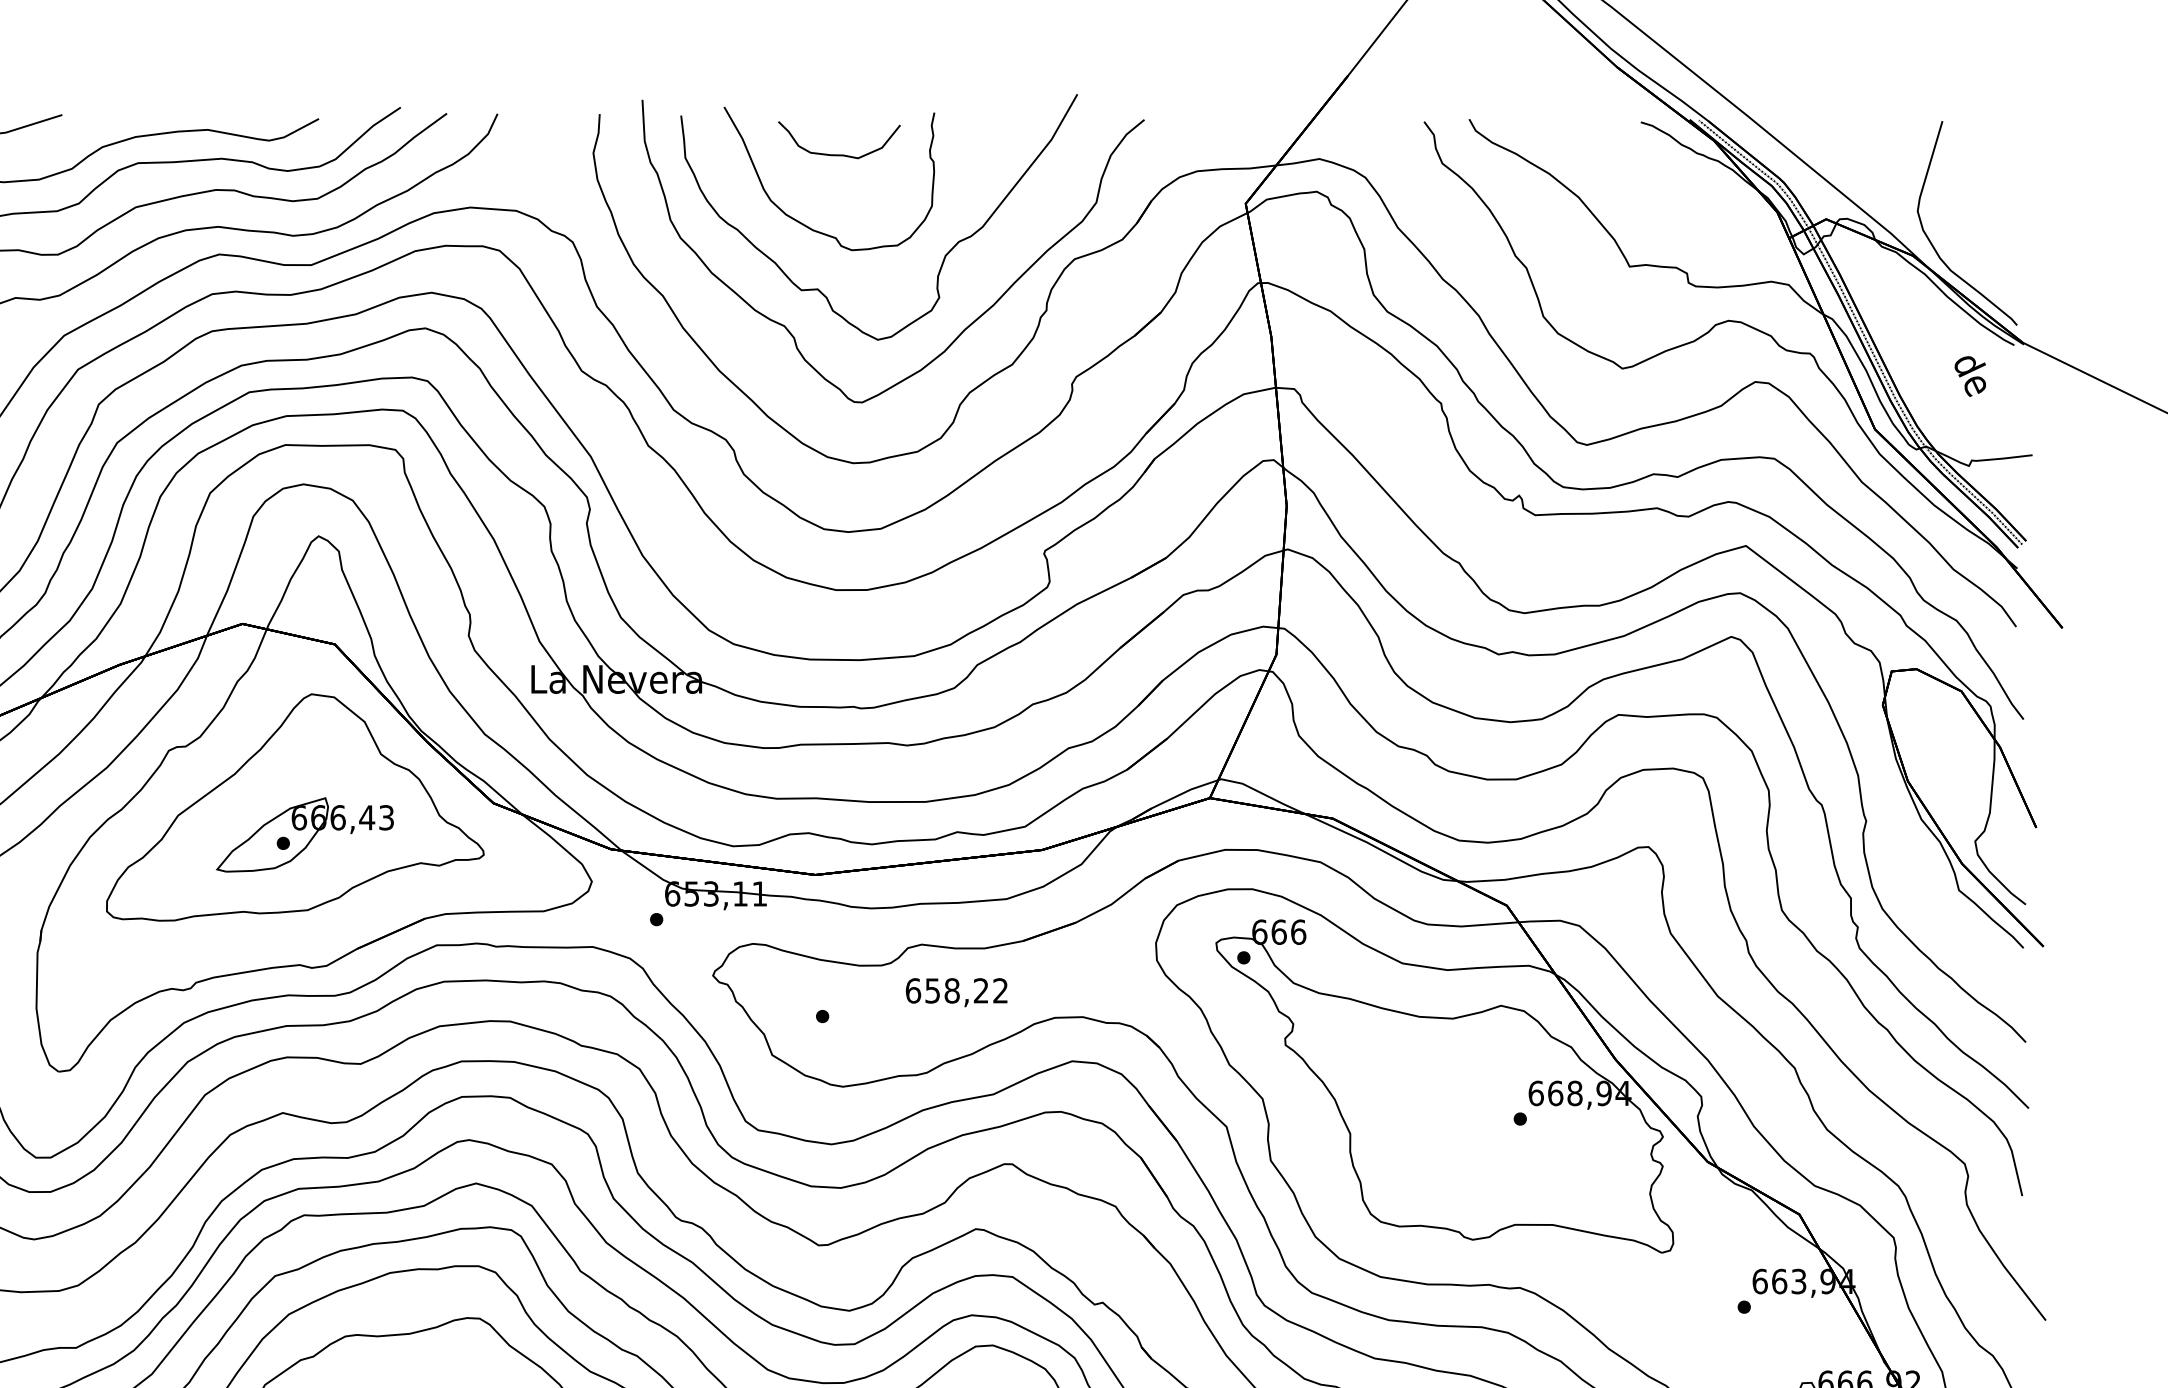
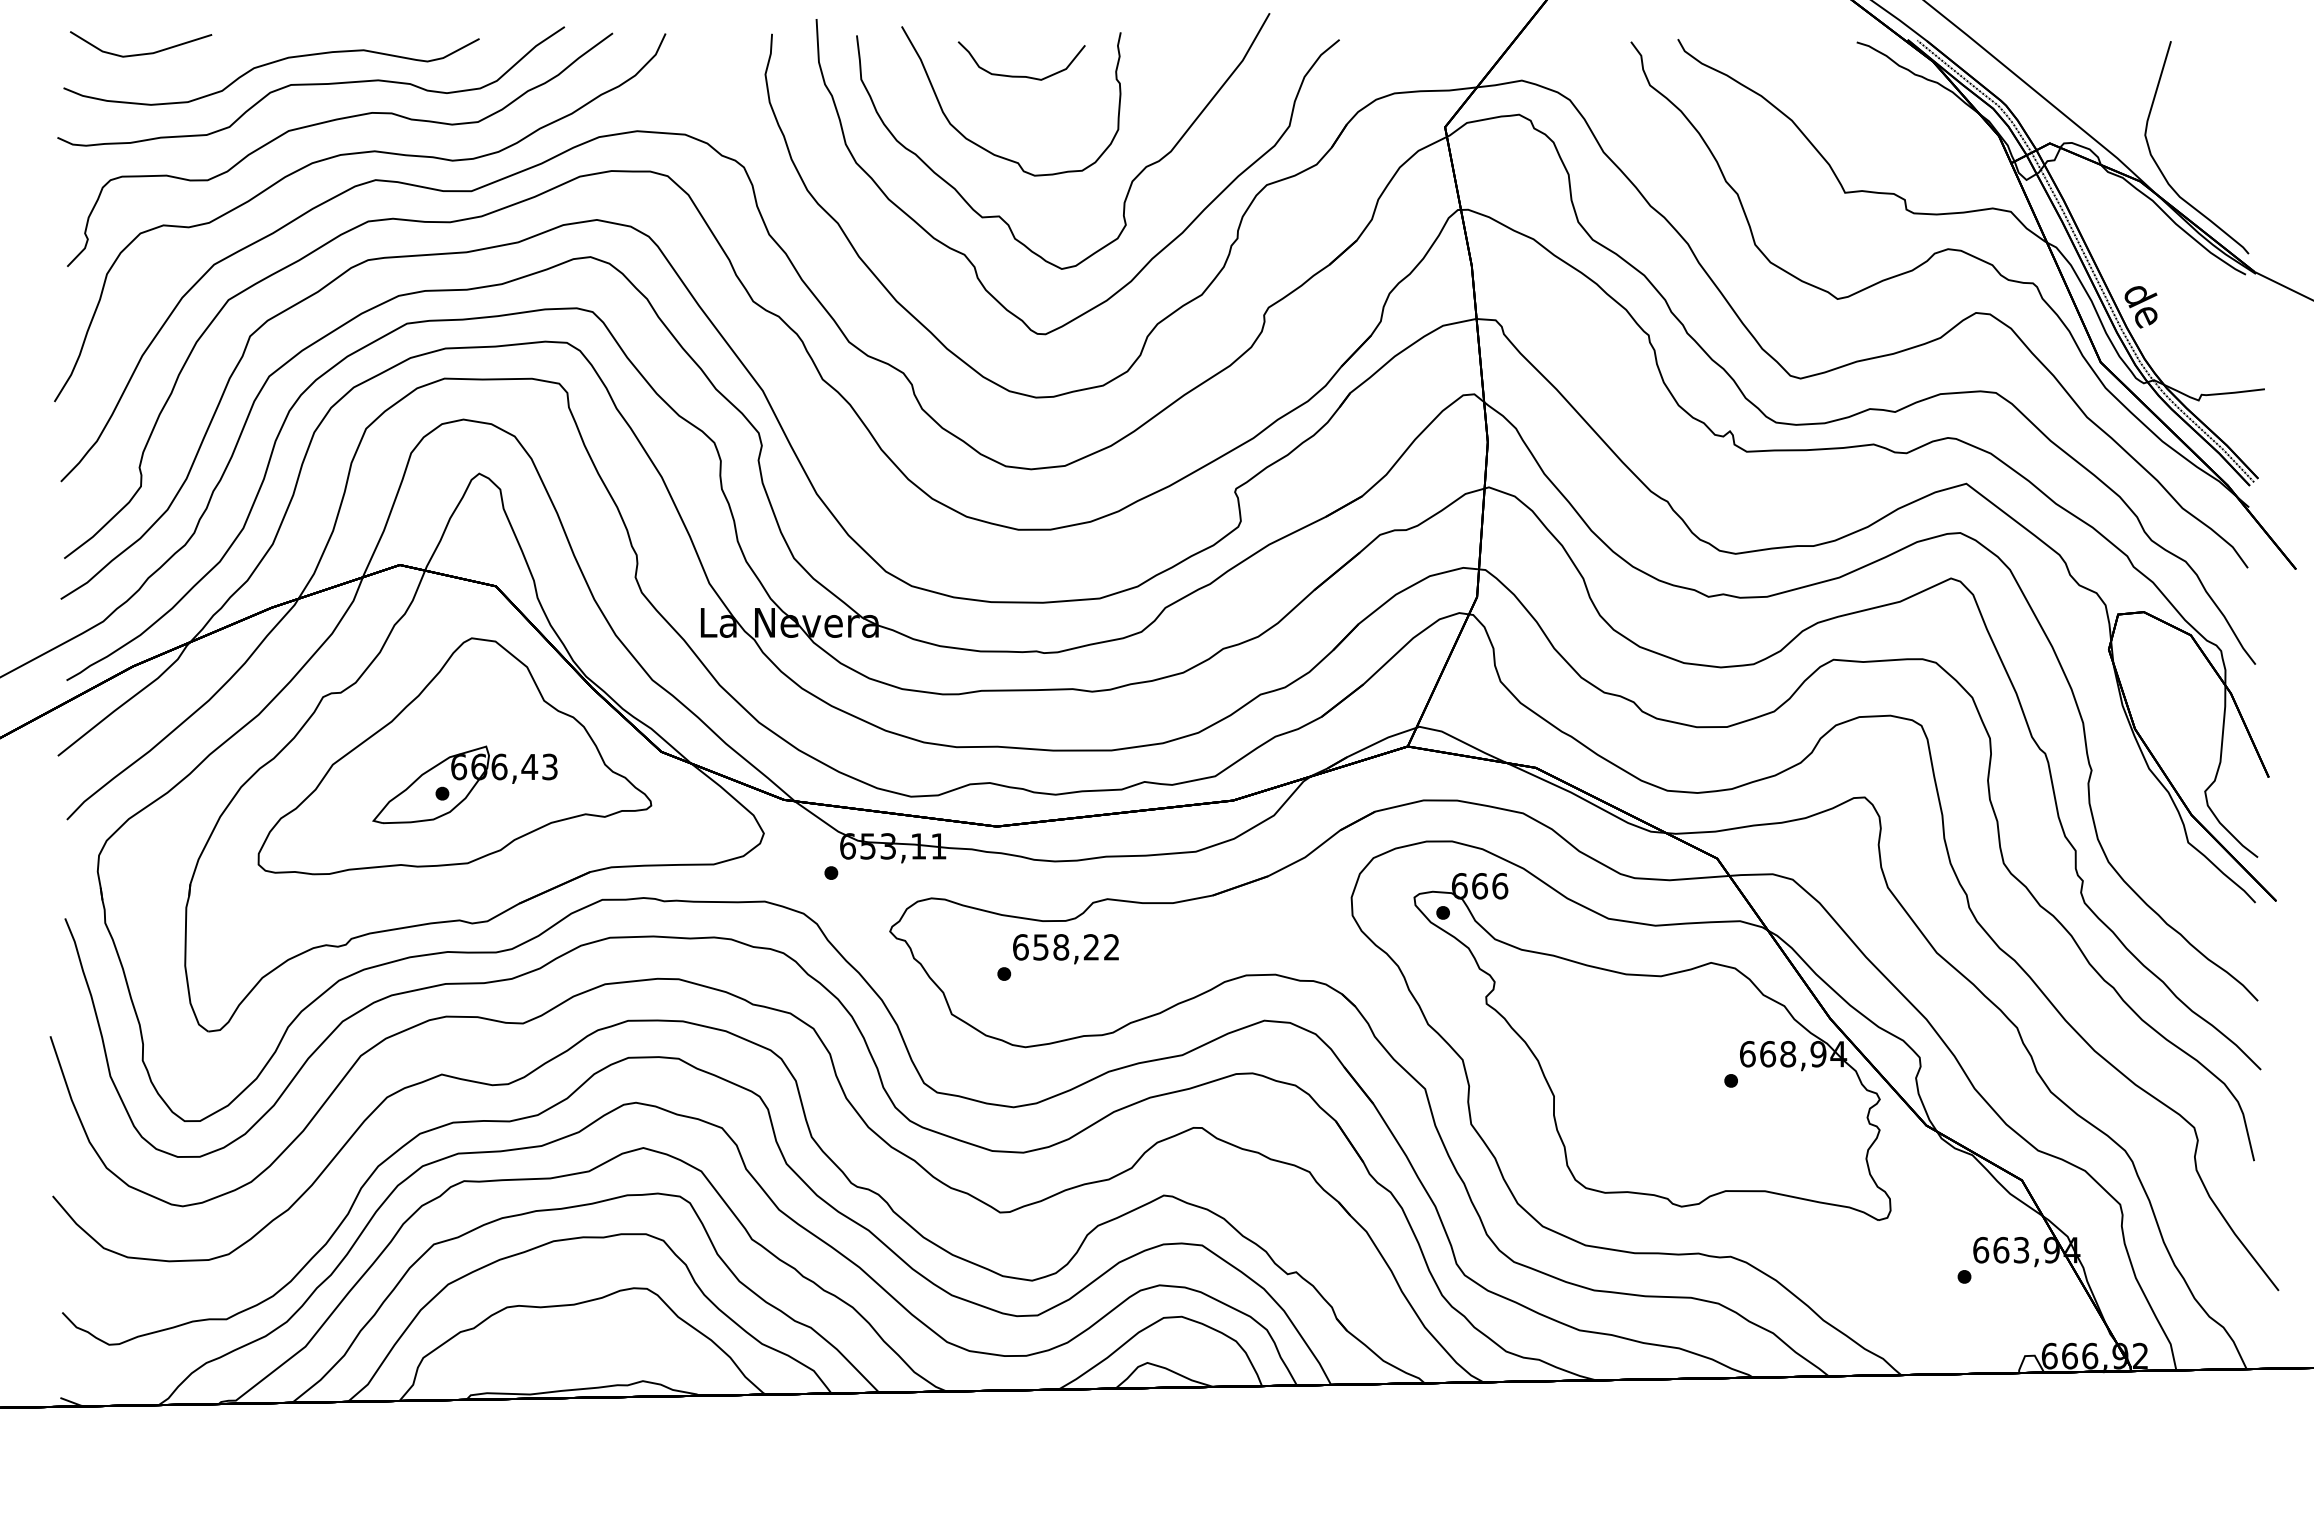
text: (1969, 376) -> (2140, 307), moved
text: (956, 992) -> (1065, 949), moved

